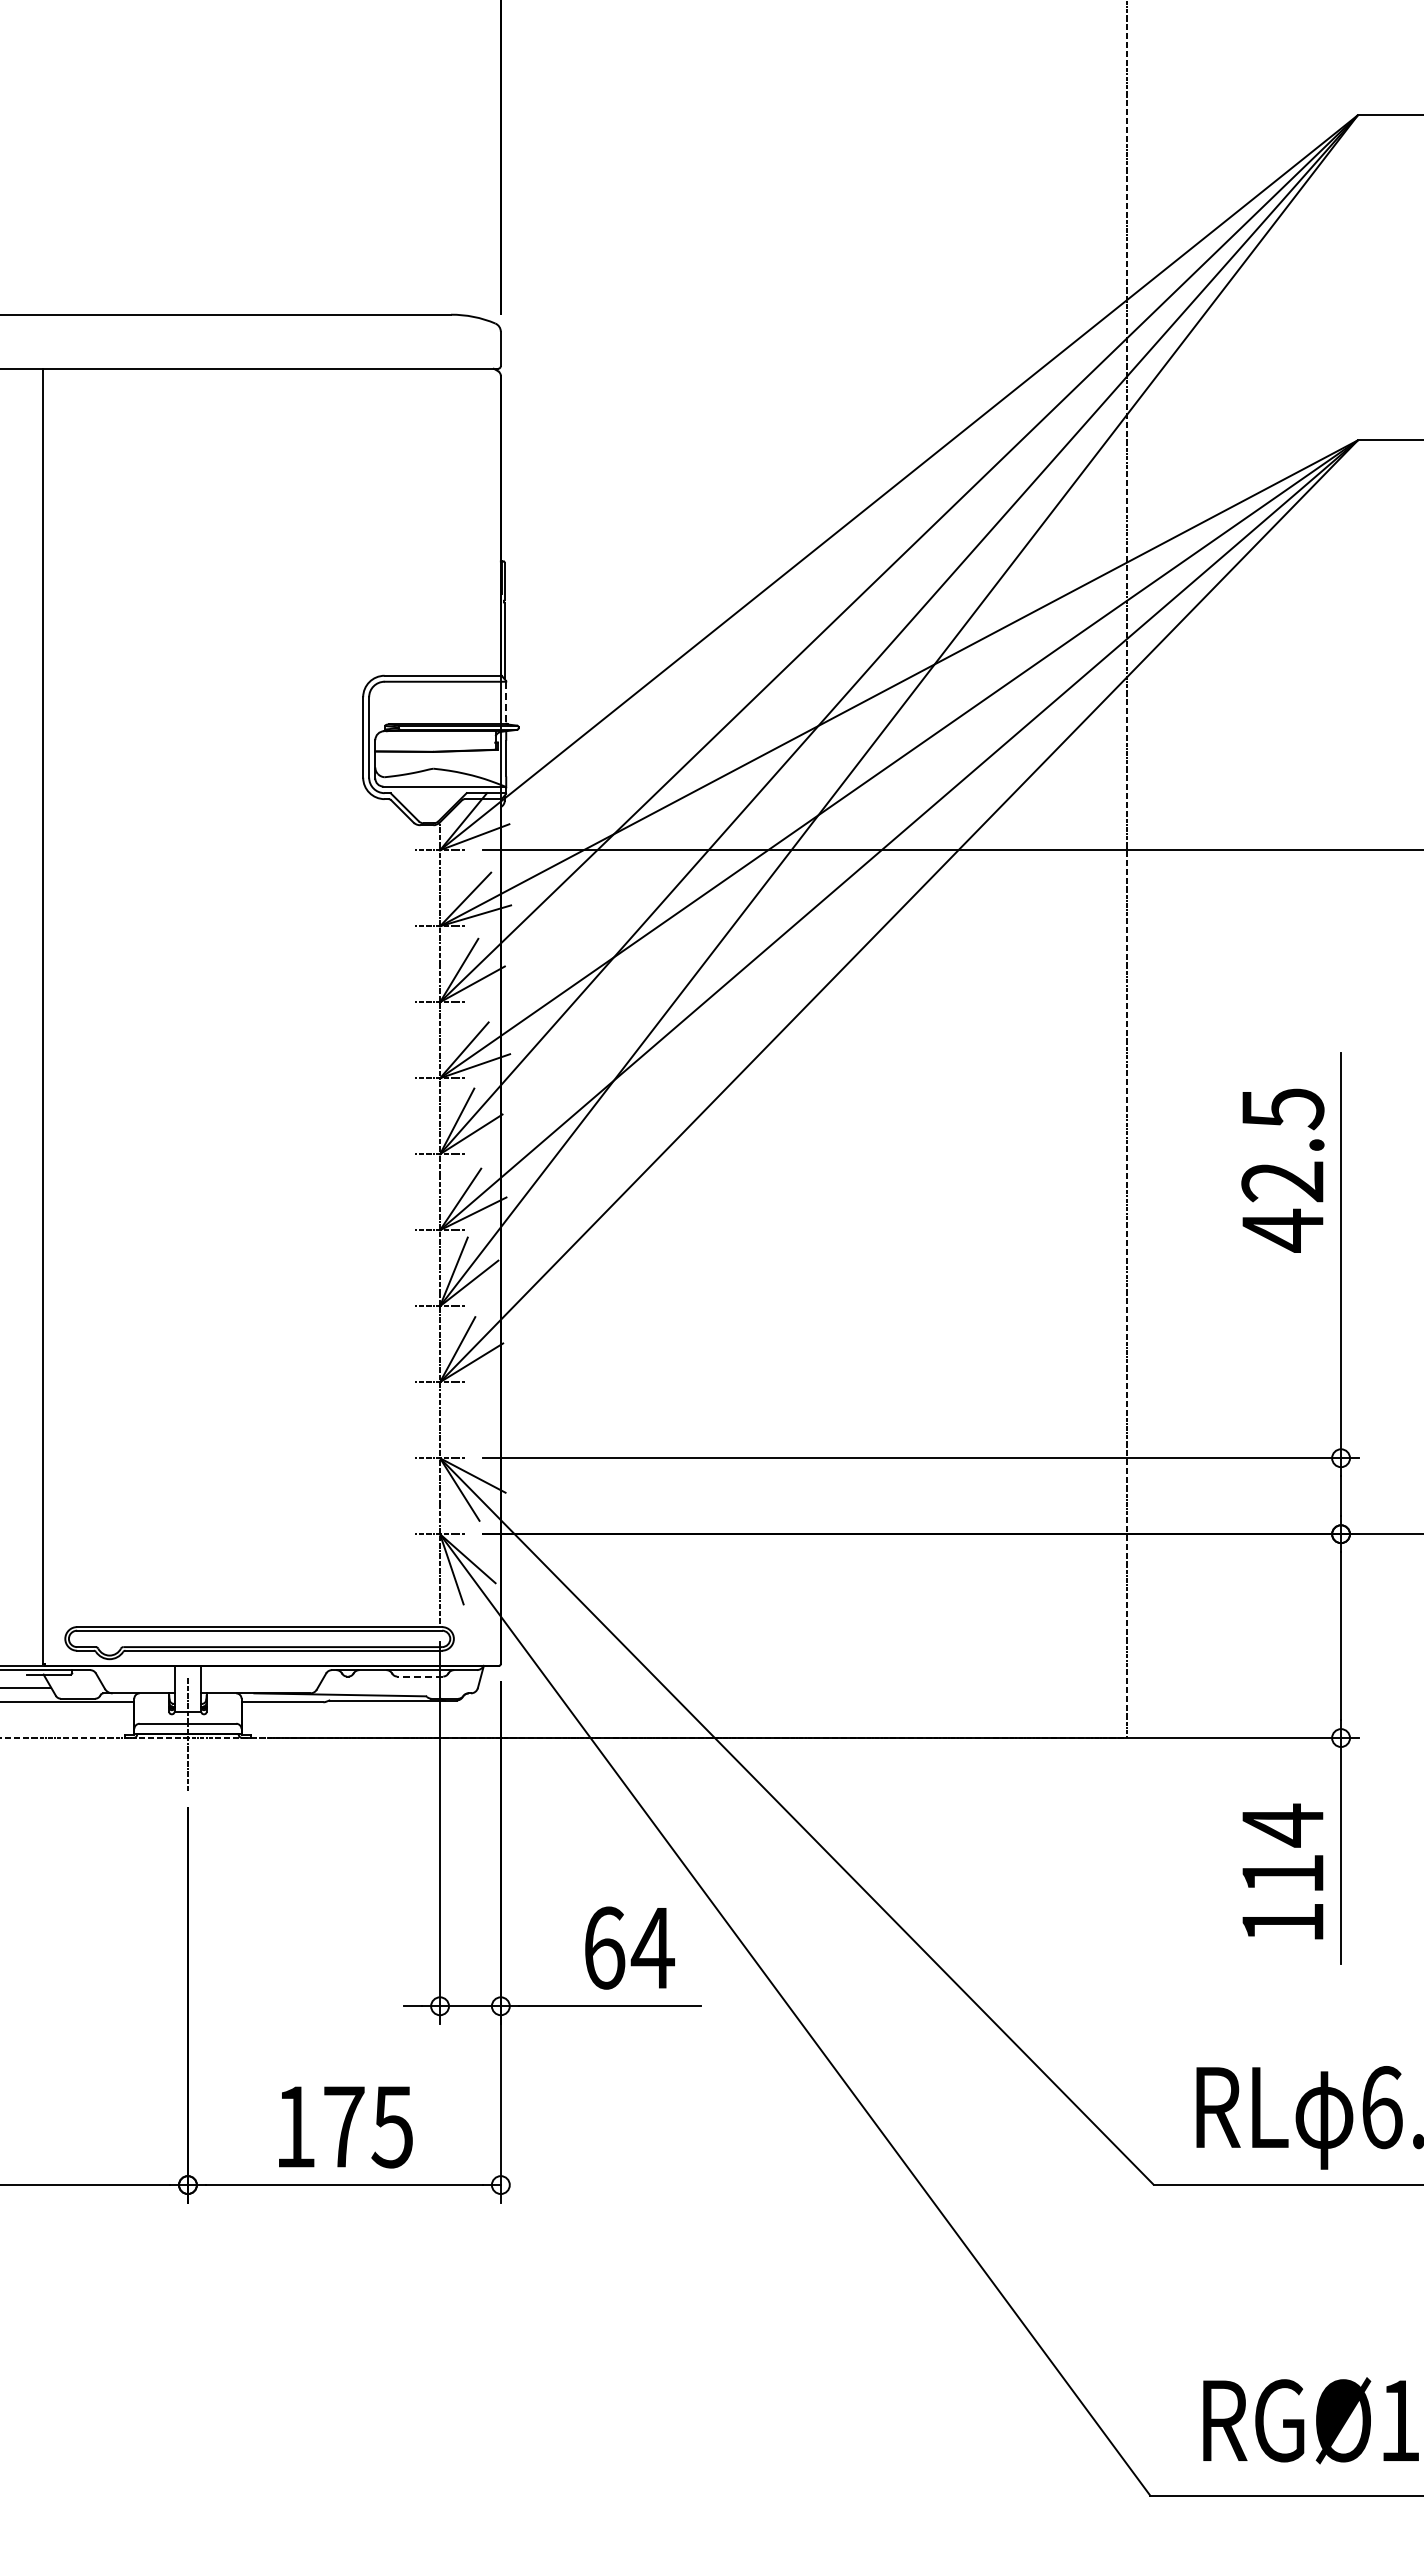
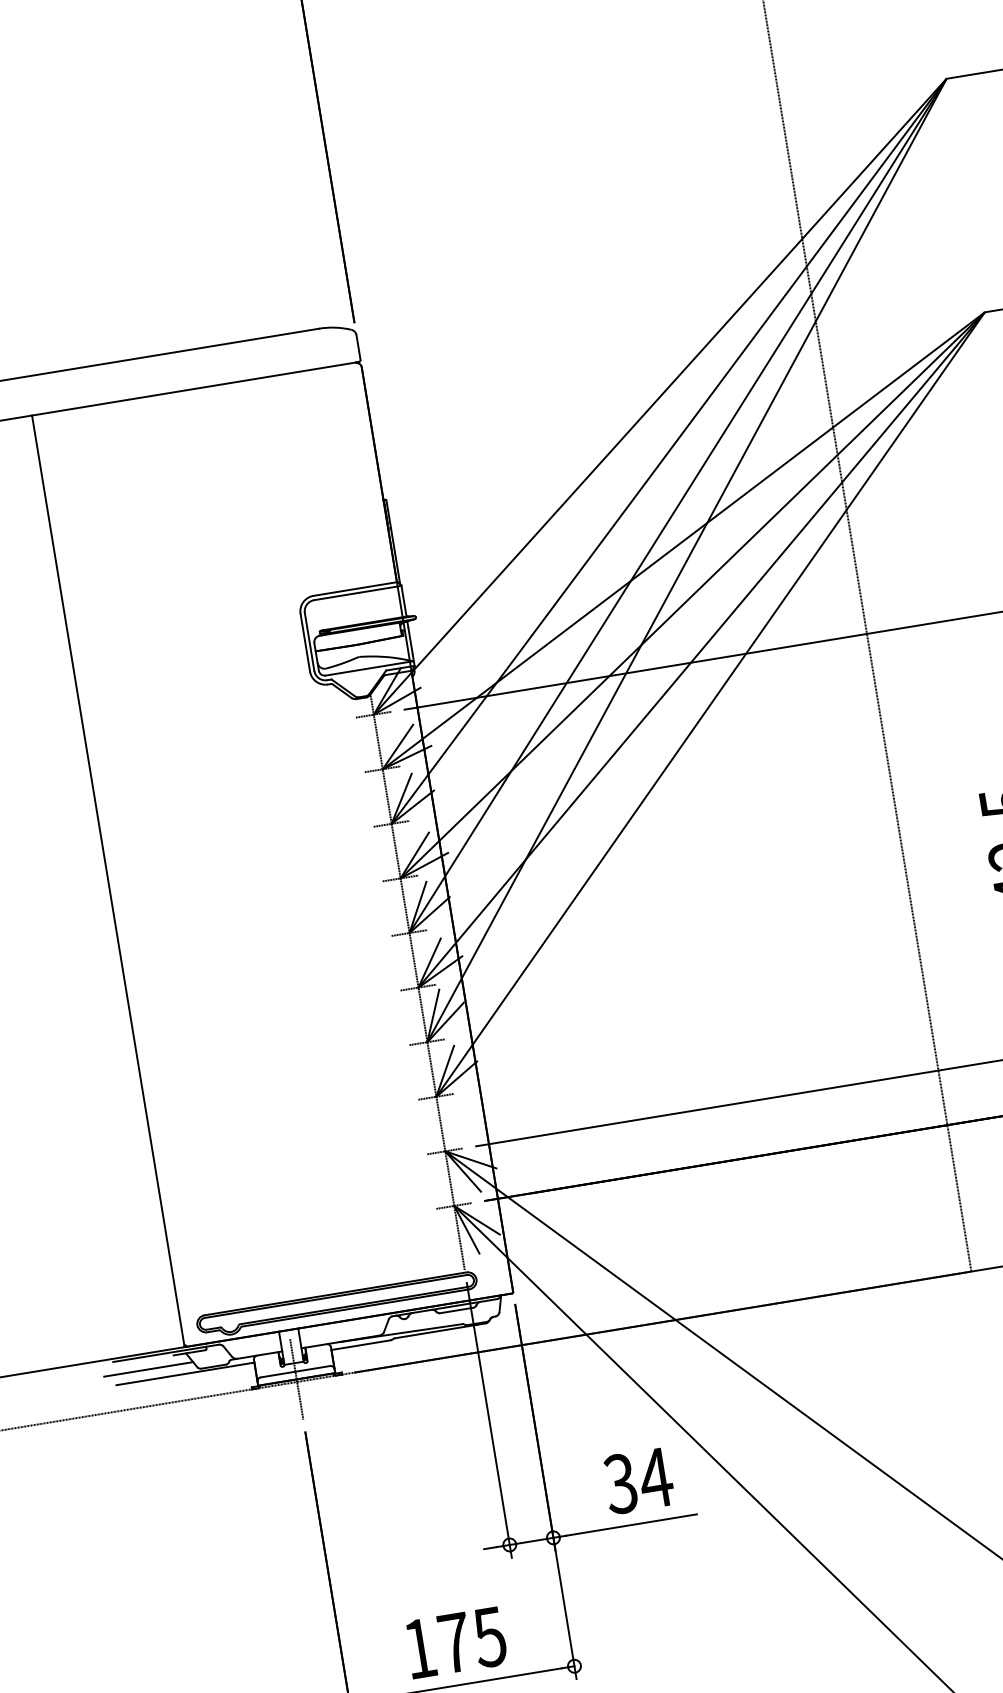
line: (506, 702) -> (404, 600), dashed -> solid
line: (419, 1676) -> (456, 1310), dashed -> solid
text: (604, 1947) -> (620, 1483), 64 -> 34

